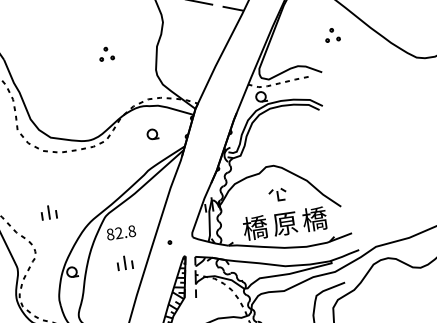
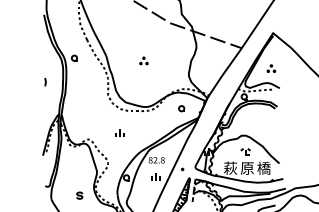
part: (332, 34) -> (271, 68), moved
part: (105, 53) -> (143, 60), moved
part: (48, 211) -> (119, 132), moved
text: (254, 226) -> (230, 167), 橋 -> 萩

